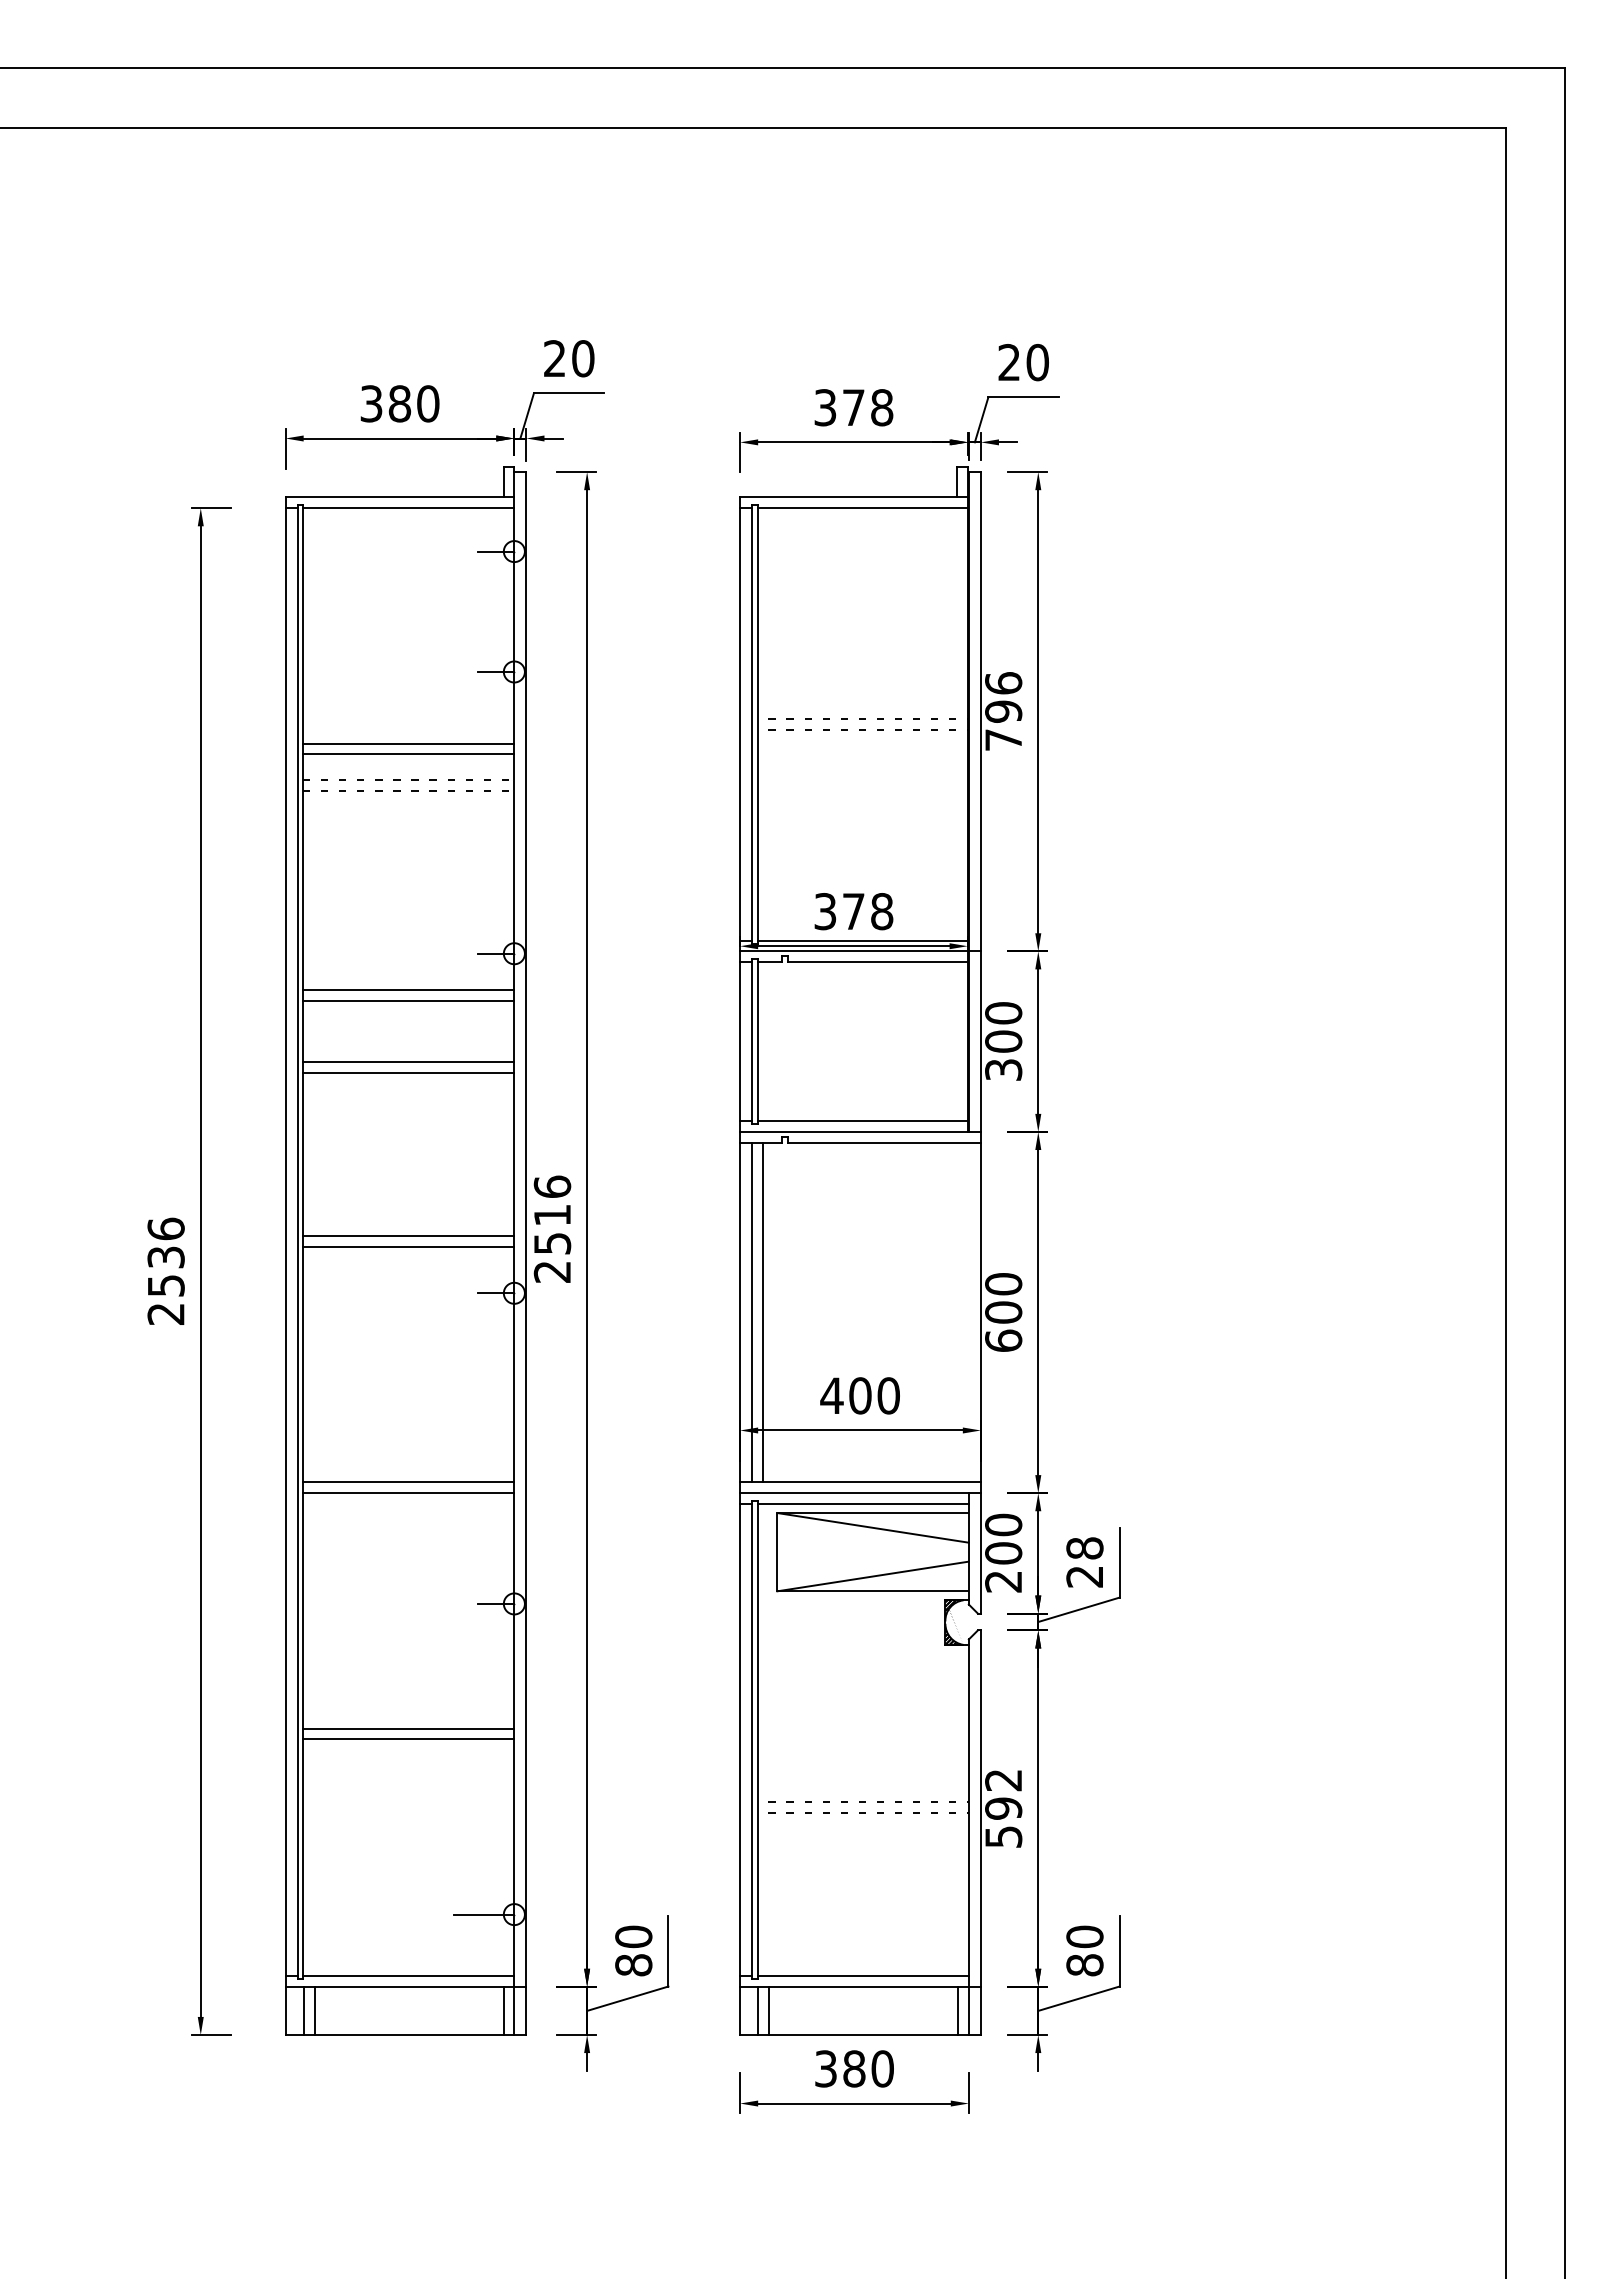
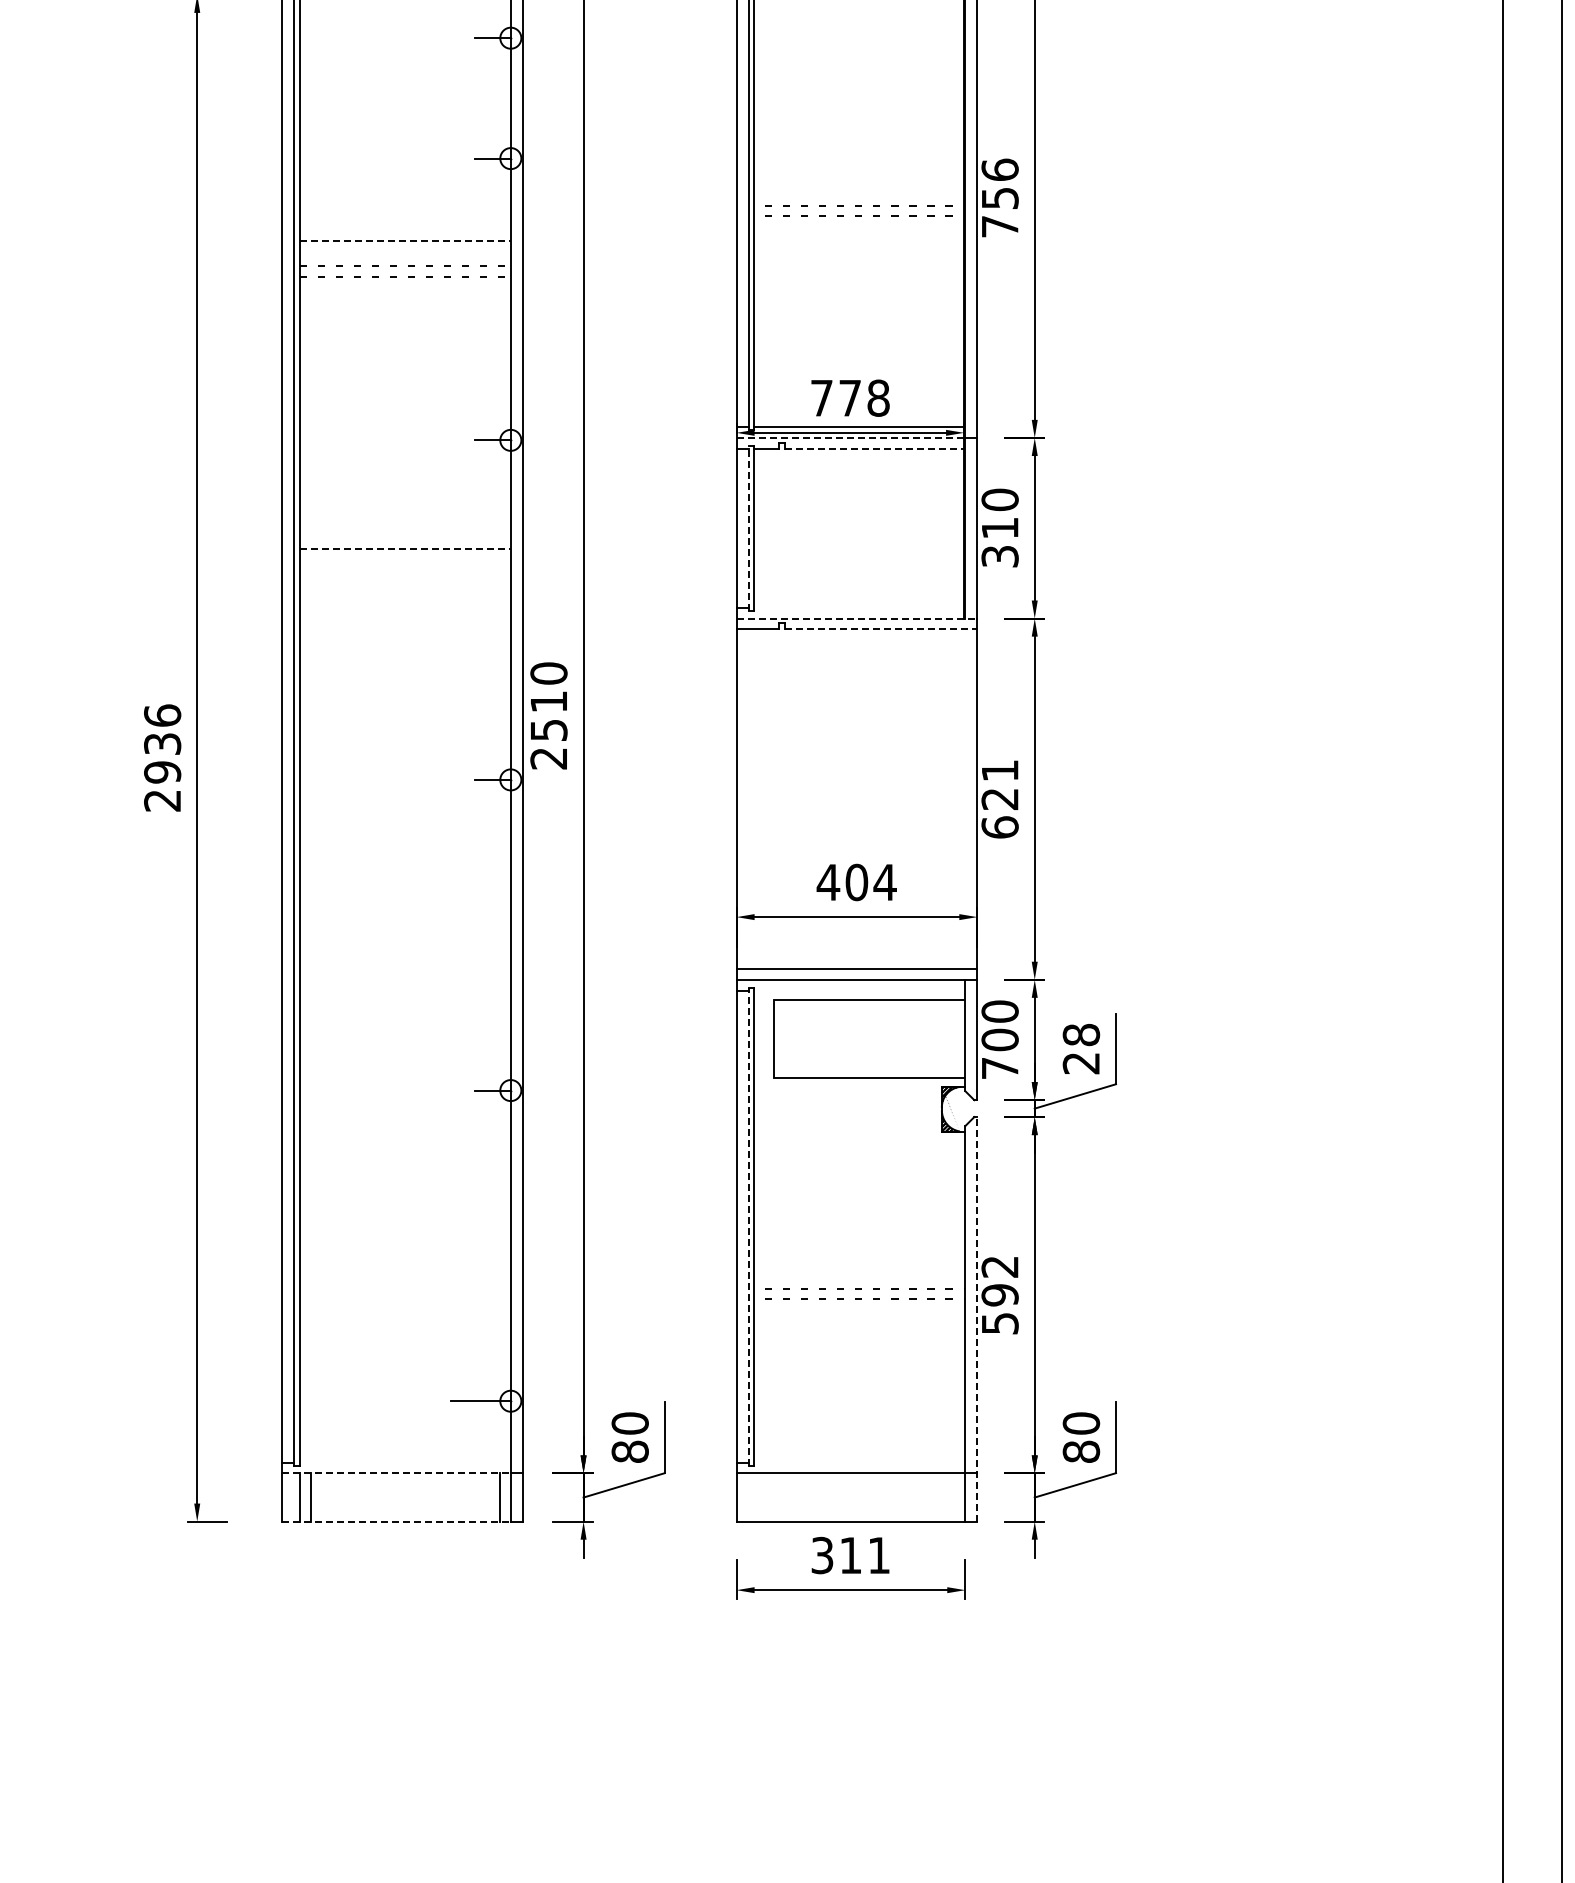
text: (1003, 711) -> (999, 198), 796 -> 756
line: (408, 743) -> (404, 230), removed
line: (408, 754) -> (404, 241), solid -> dashed
text: (825, 911) -> (821, 398), 378 -> 778
line: (853, 951) -> (849, 438), solid -> dashed
line: (877, 962) -> (873, 449), solid -> dashed
line: (408, 989) -> (404, 476), removed
line: (408, 1000) -> (404, 487), removed
line: (752, 1041) -> (748, 528), solid -> dashed
text: (1003, 1041) -> (999, 528), 300 -> 310
line: (408, 1062) -> (404, 549), solid -> dashed
line: (408, 1072) -> (404, 559), removed
line: (862, 1121) -> (858, 608), removed
line: (860, 1131) -> (856, 618), solid -> dashed
line: (885, 1142) -> (881, 629), solid -> dashed
text: (552, 1186) -> (548, 673), 2516 -> 2510
line: (408, 1236) -> (404, 723), removed
line: (408, 1246) -> (404, 733), removed
text: (165, 1285) -> (161, 772), 2536 -> 2936
text: (1003, 1298) -> (999, 785), 600 -> 621
line: (752, 1312) -> (748, 799), removed
line: (762, 1312) -> (758, 799), removed
text: (888, 1395) -> (884, 882), 400 -> 404
line: (408, 1482) -> (404, 969), removed
line: (408, 1493) -> (404, 980), removed
line: (862, 1504) -> (858, 991), removed
line: (872, 1527) -> (868, 1014), removed
line: (872, 1576) -> (868, 1063), removed
text: (1003, 1581) -> (999, 1068), 200 -> 700
line: (408, 1728) -> (404, 1215), removed
line: (408, 1739) -> (404, 1226), removed
line: (752, 1739) -> (748, 1226), solid -> dashed
line: (980, 1832) -> (976, 1319), solid -> dashed
line: (408, 1976) -> (404, 1463), removed
line: (862, 1976) -> (858, 1463), removed
line: (400, 1986) -> (396, 1473), solid -> dashed
line: (758, 2010) -> (754, 1497), removed
line: (768, 2010) -> (764, 1497), removed
line: (958, 2010) -> (954, 1497), removed
line: (400, 2035) -> (396, 1522), solid -> dashed
text: (868, 2068) -> (864, 1555), 380 -> 311

